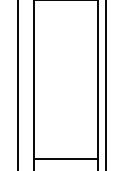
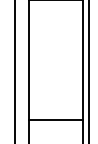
line: (65, 158) -> (55, 119), moved

